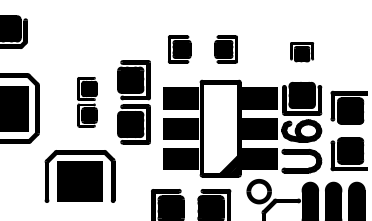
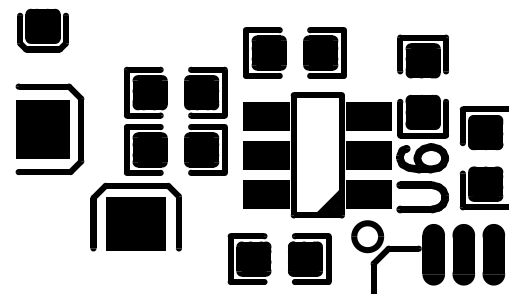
part: (179, 49) -> (264, 52), size x1.43
part: (225, 49) -> (324, 52), size x1.43
part: (301, 52) -> (422, 56), size x1.67
part: (87, 101) -> (145, 120), size x1.67

